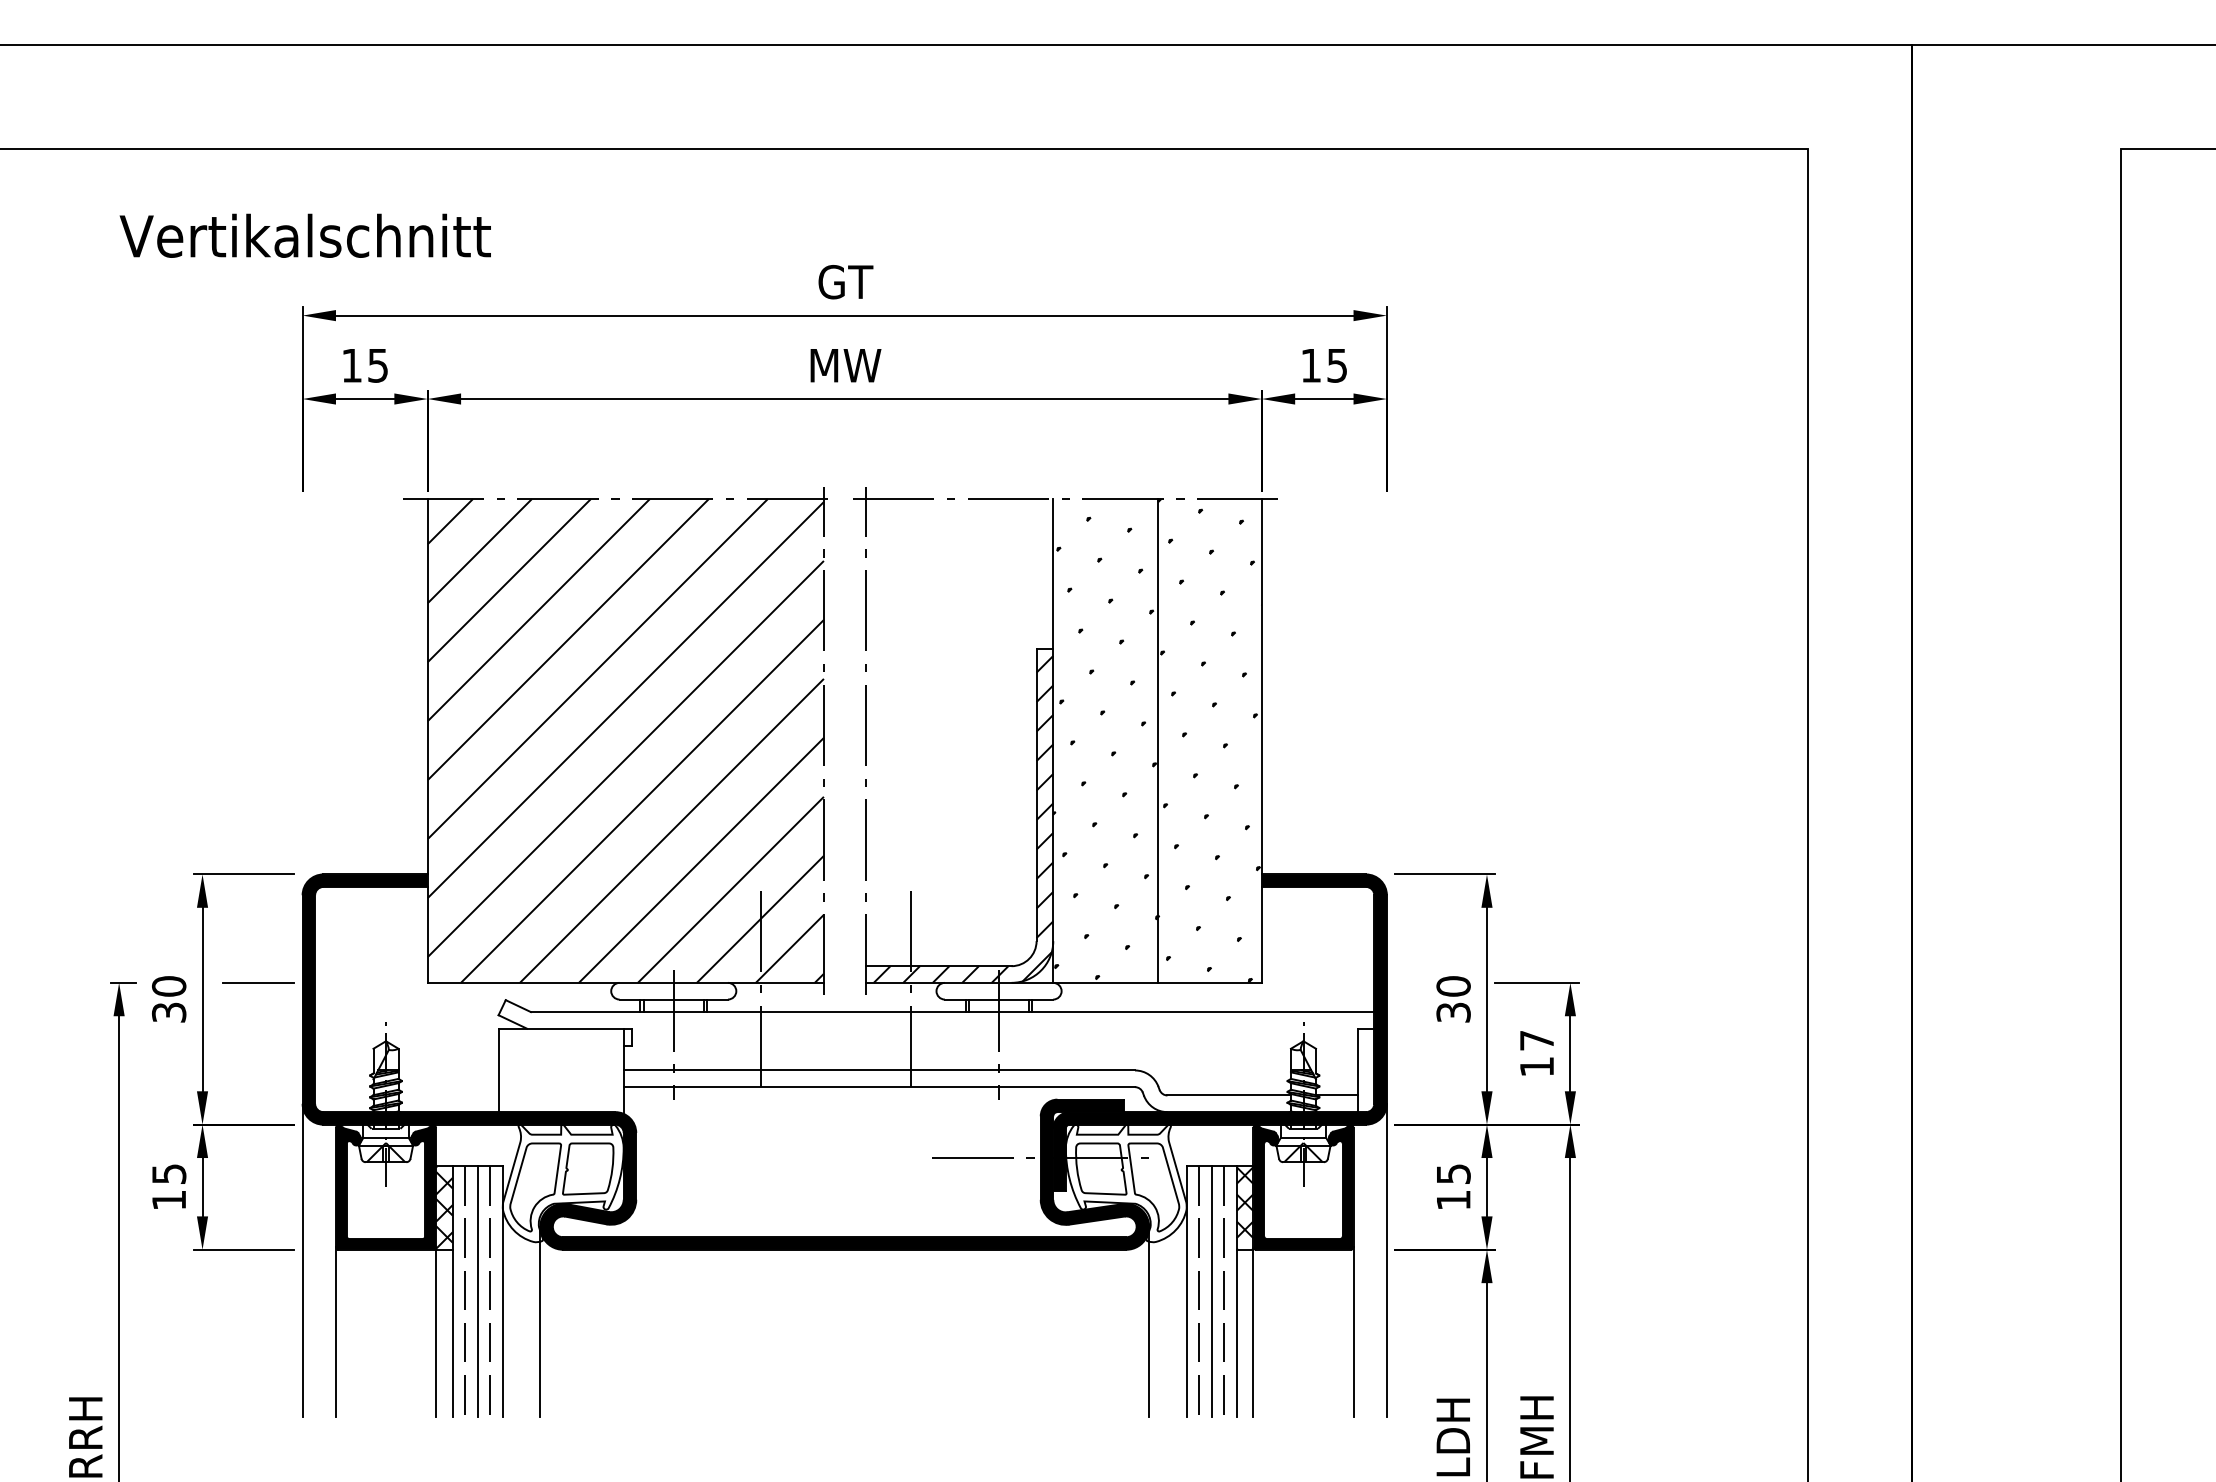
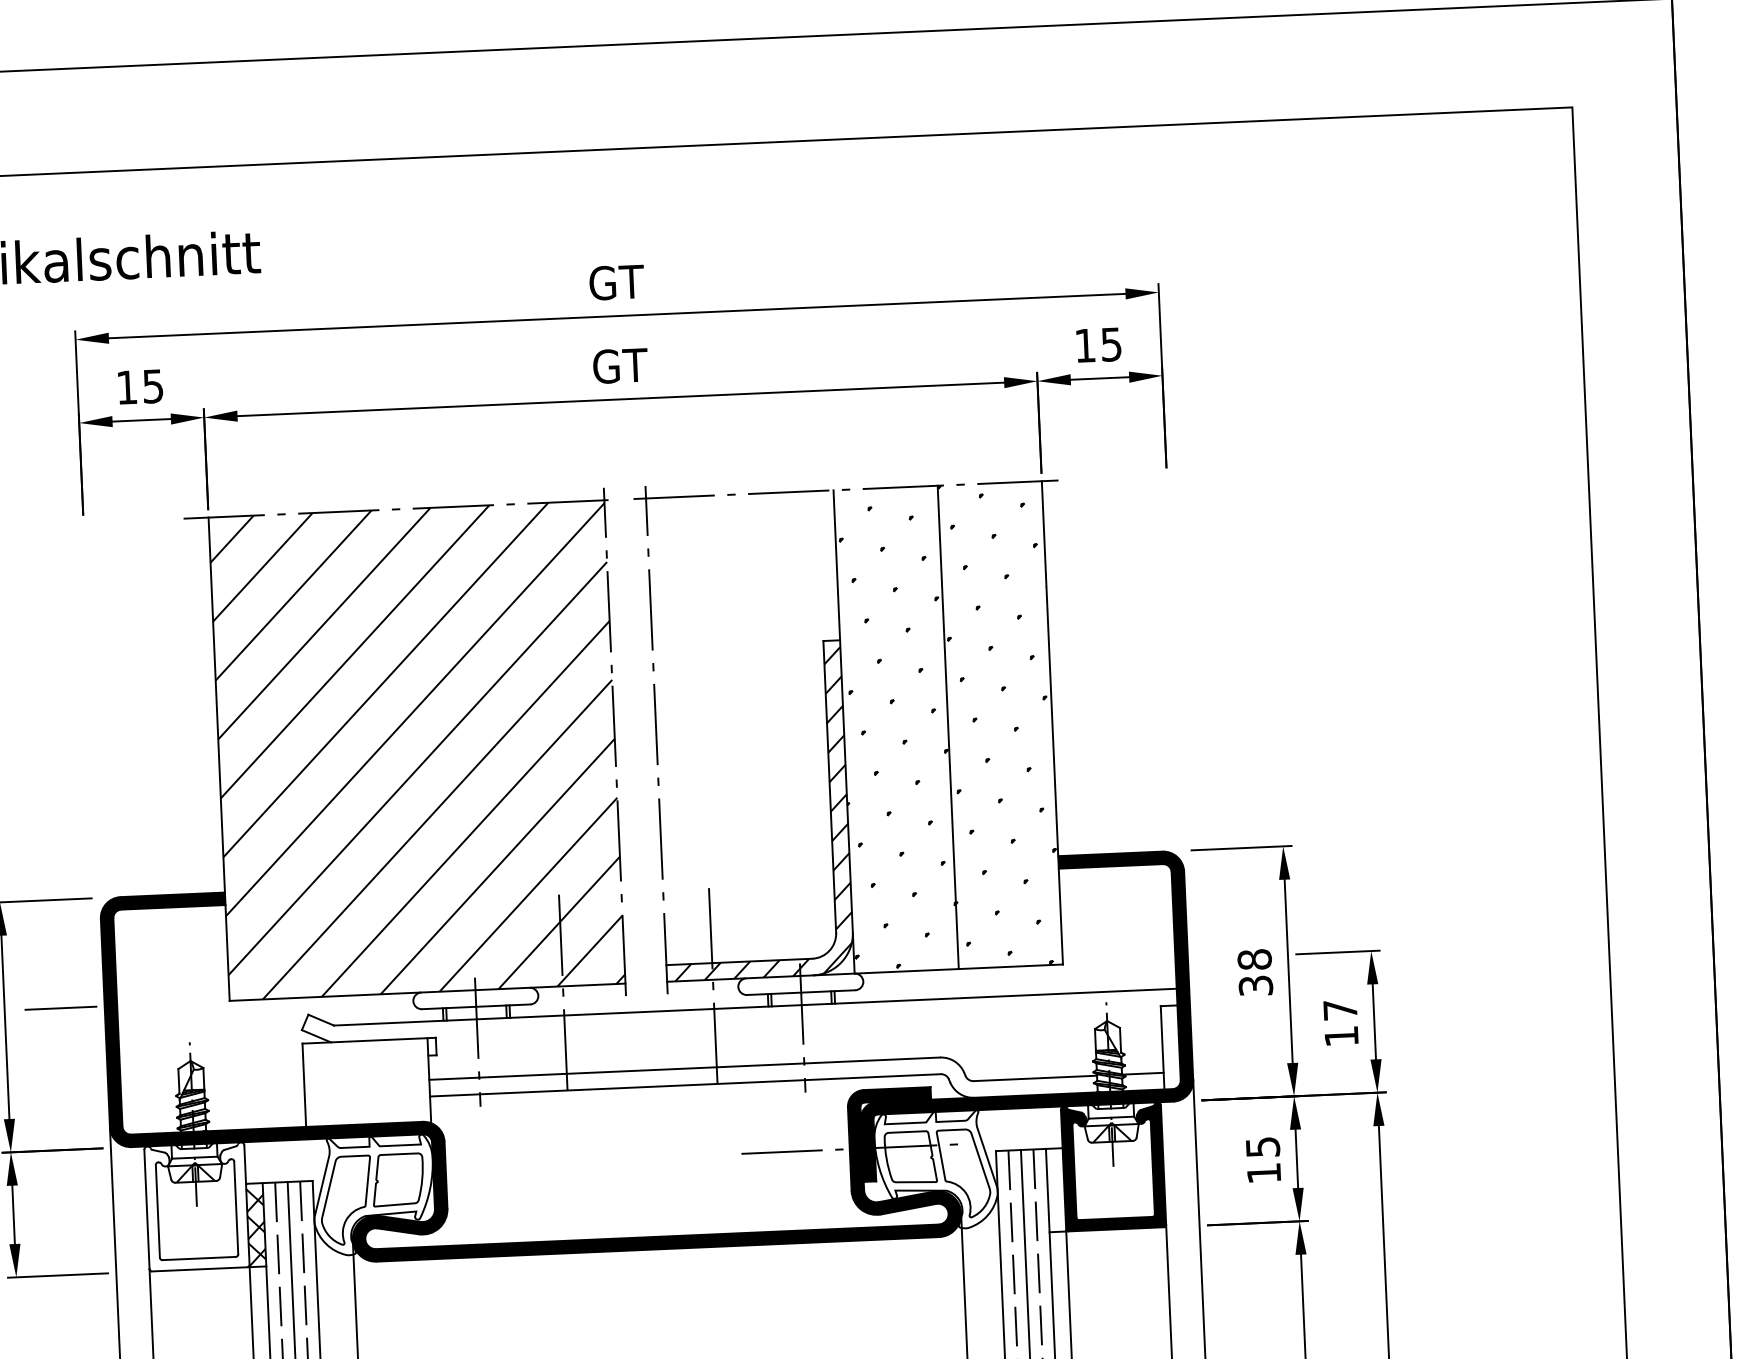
text: (845, 365) -> (620, 365), MW -> GT
text: (1453, 986) -> (1254, 959), 30 -> 38
fill: (385, 1186) -> (196, 1206), removed
hatch: (1244, 1208) -> (1055, 1190), removed

